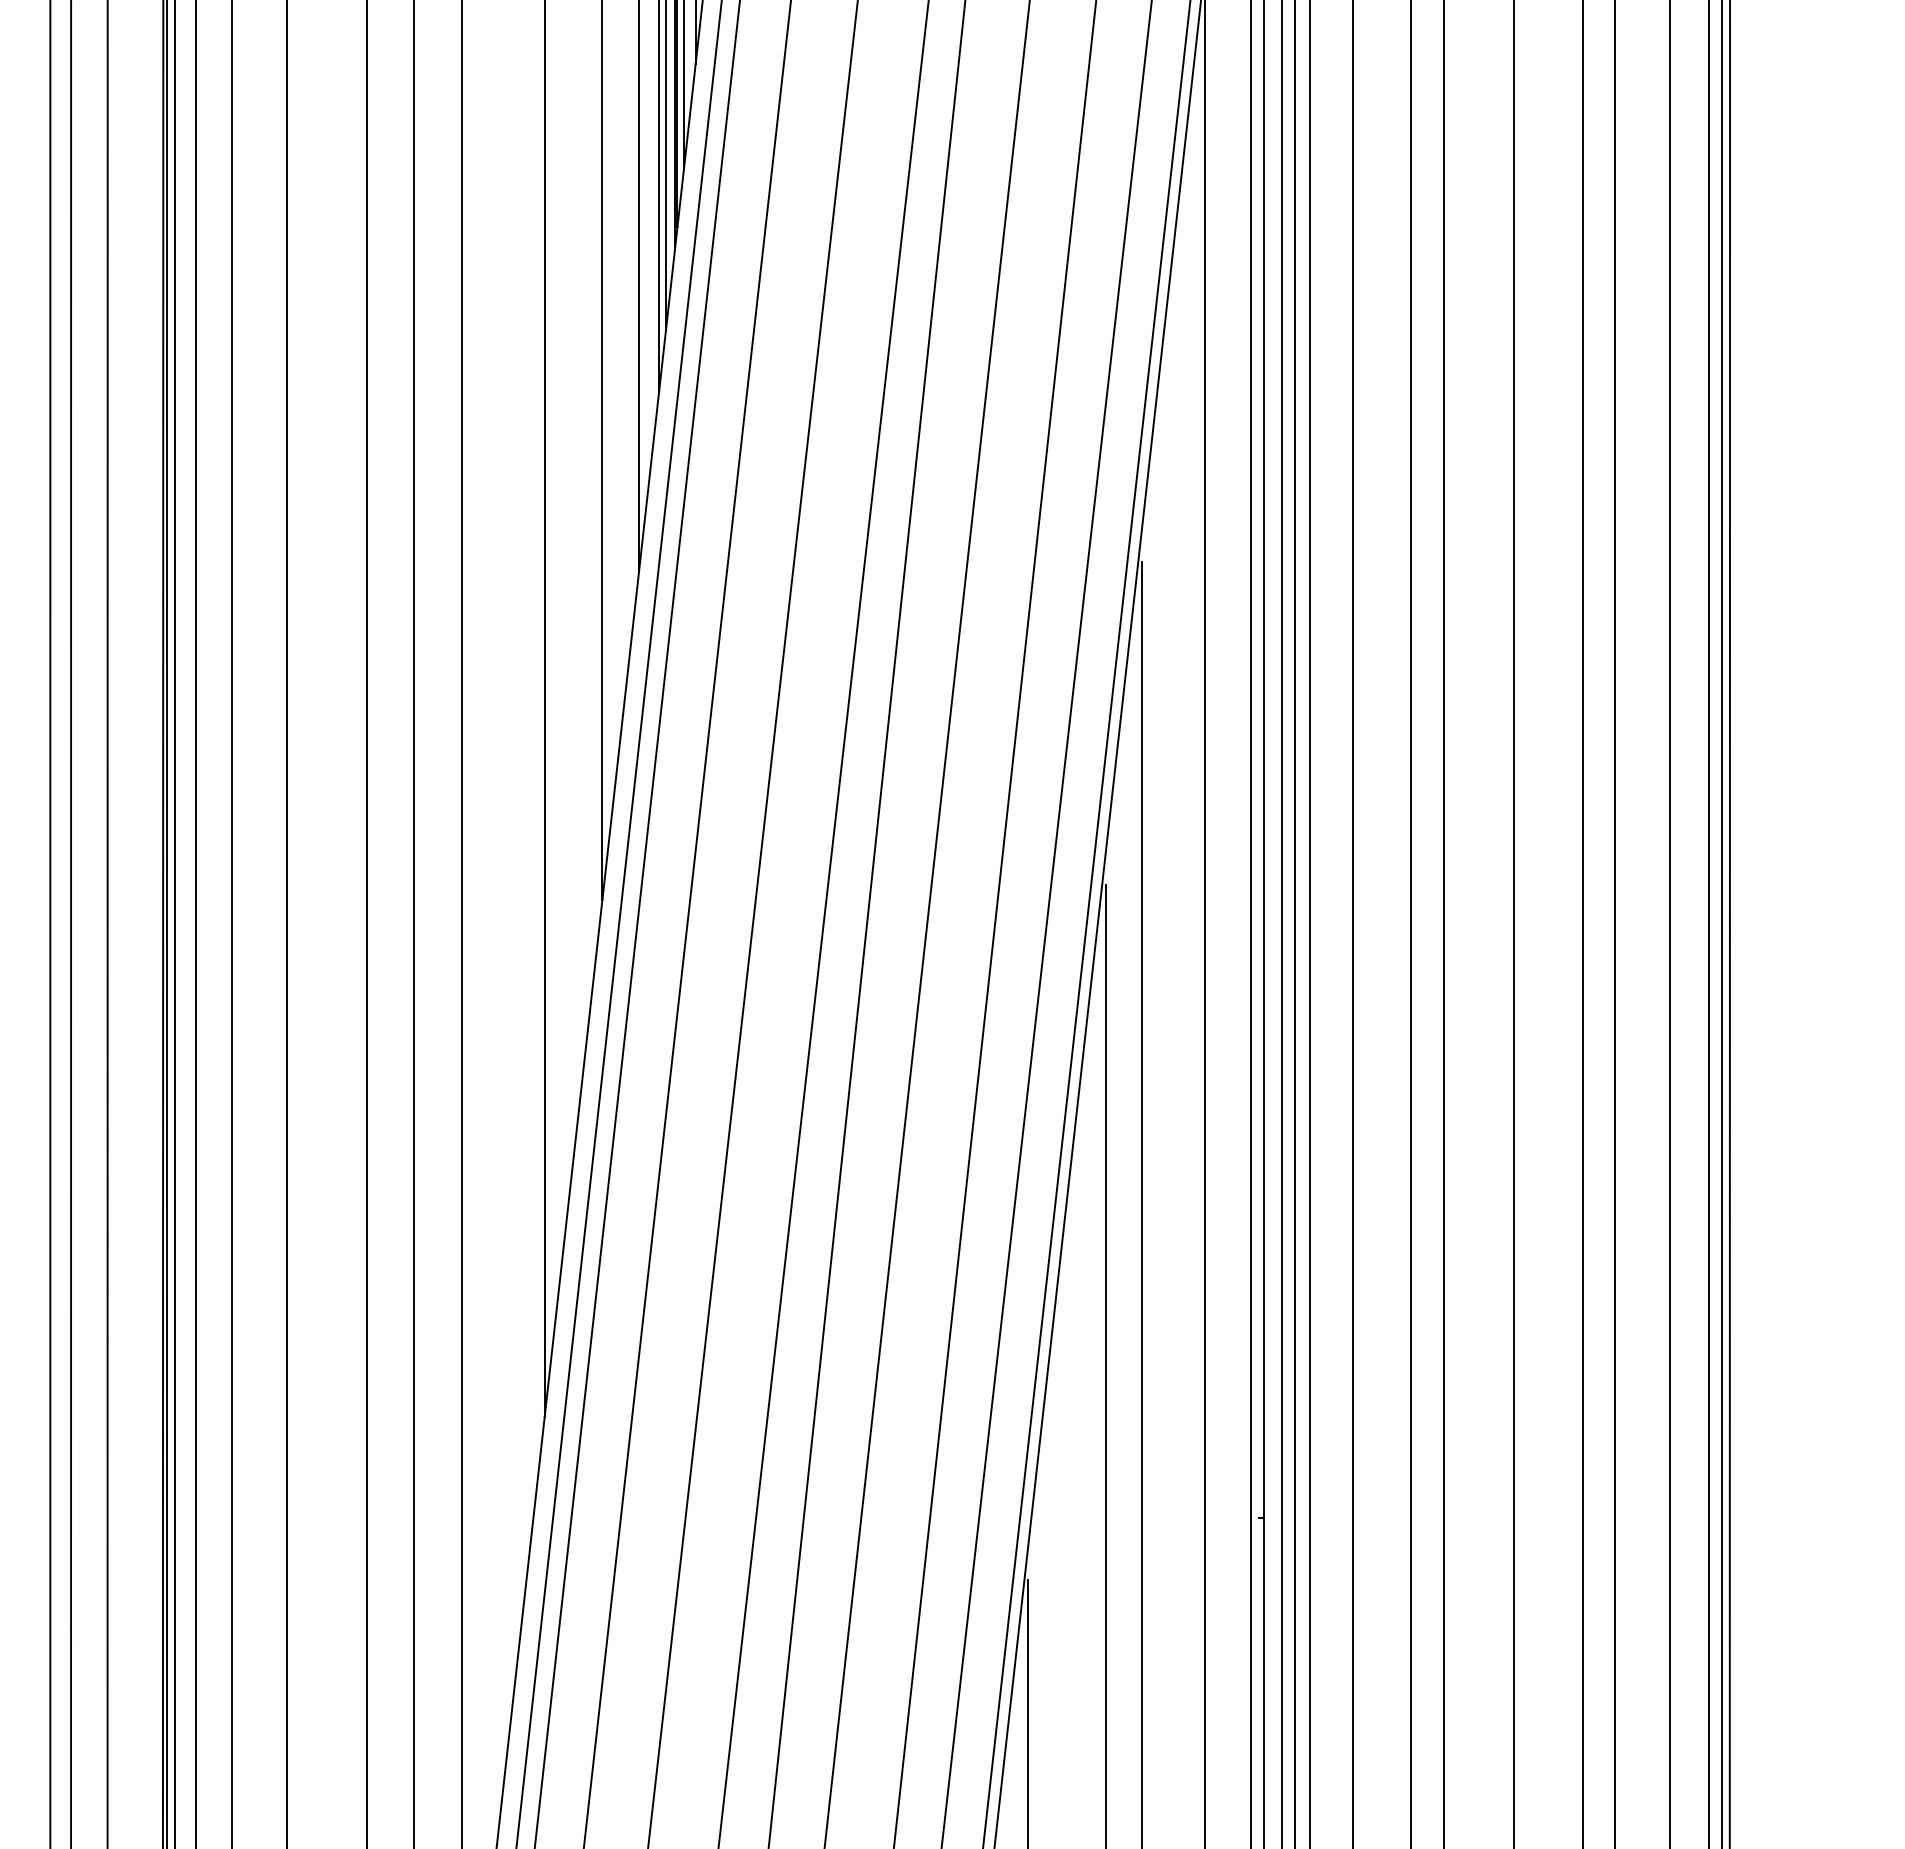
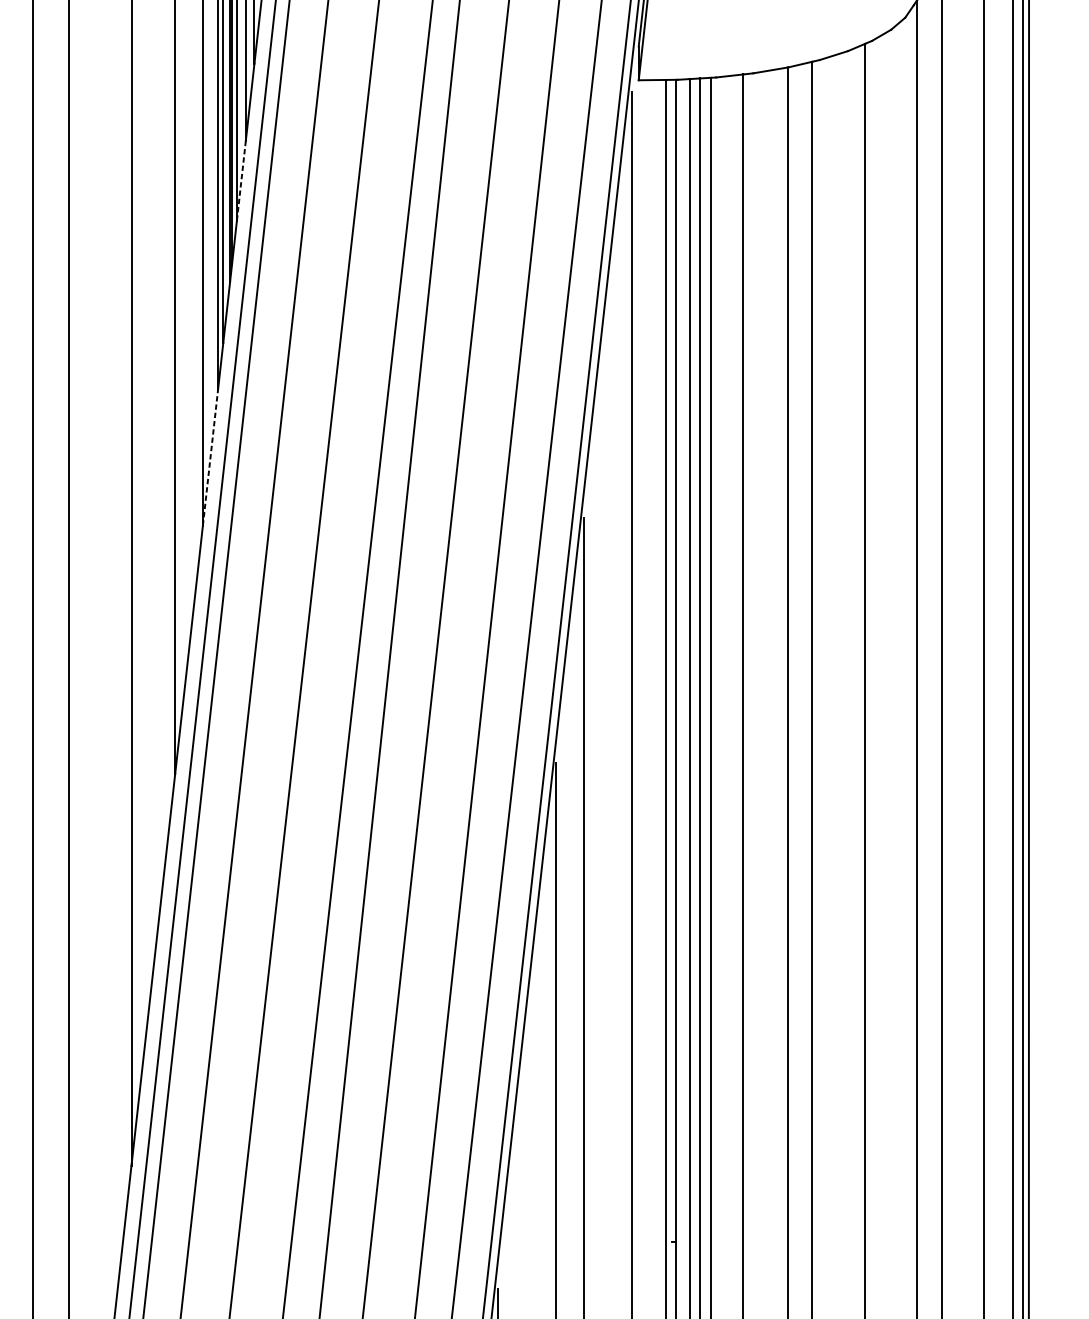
line: (689, 115) -> (241, 180), solid -> dashed
line: (649, 481) -> (210, 457), solid -> dashed

